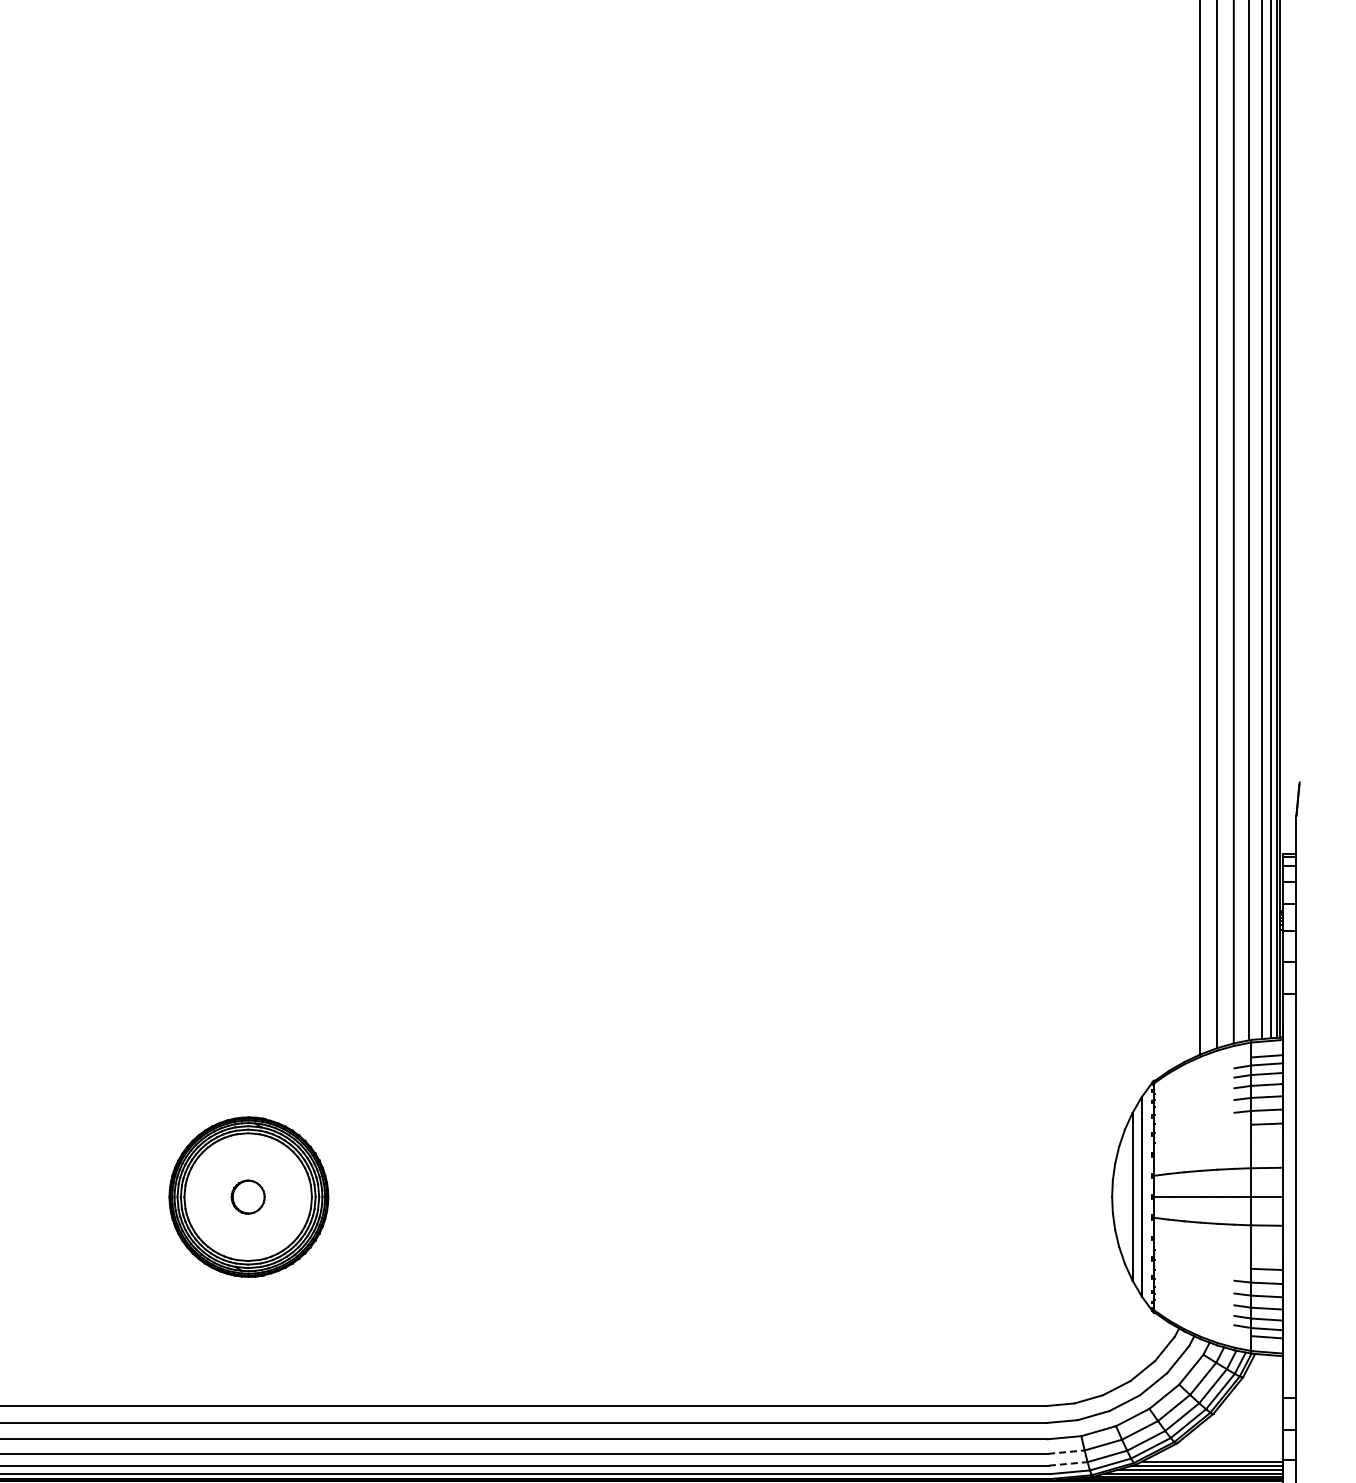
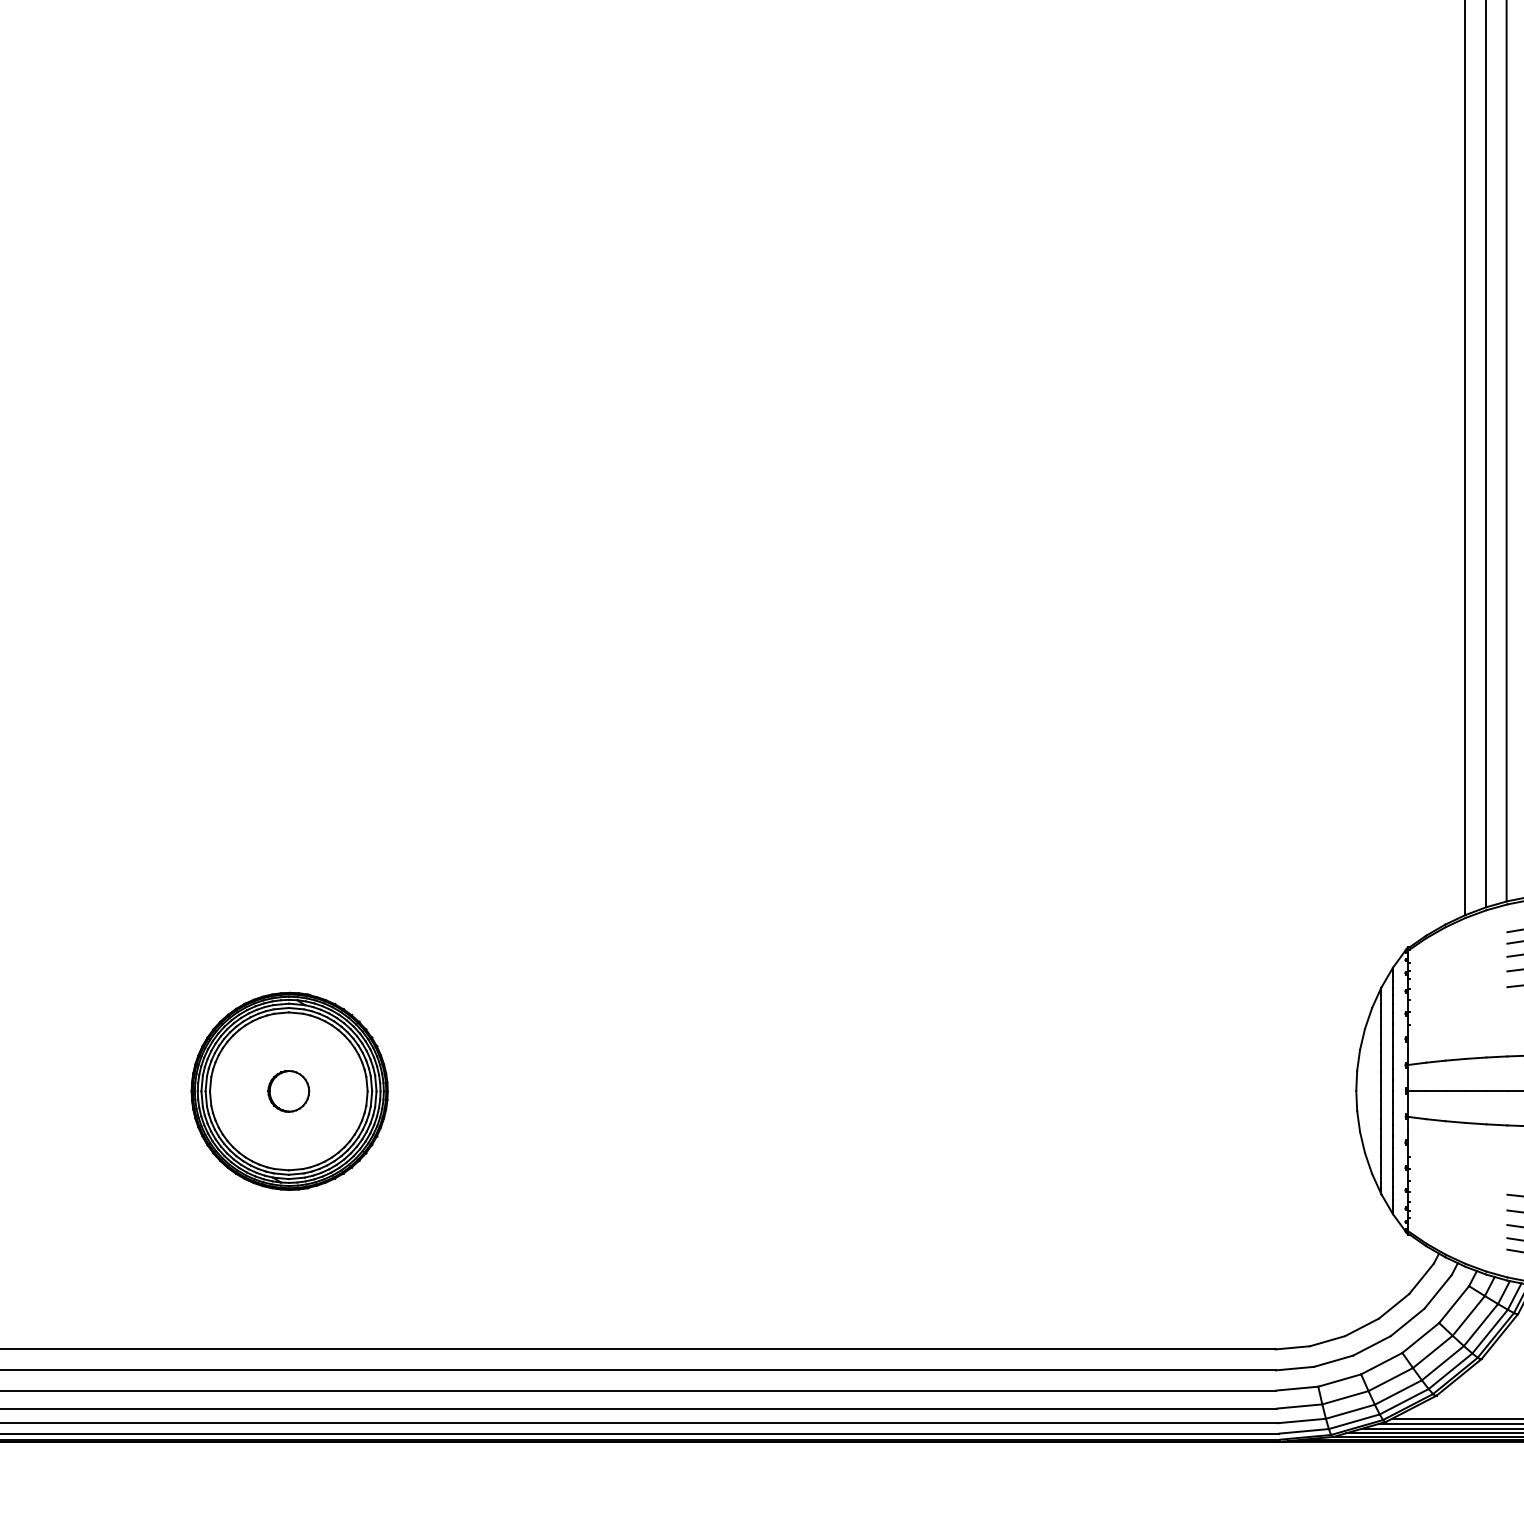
line: (1066, 1452) -> (1299, 1406), dashed -> solid
line: (1068, 1463) -> (1302, 1420), dashed -> solid

